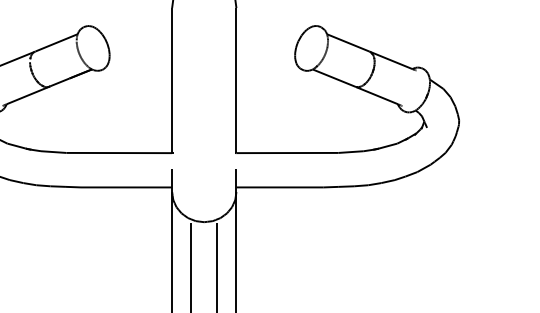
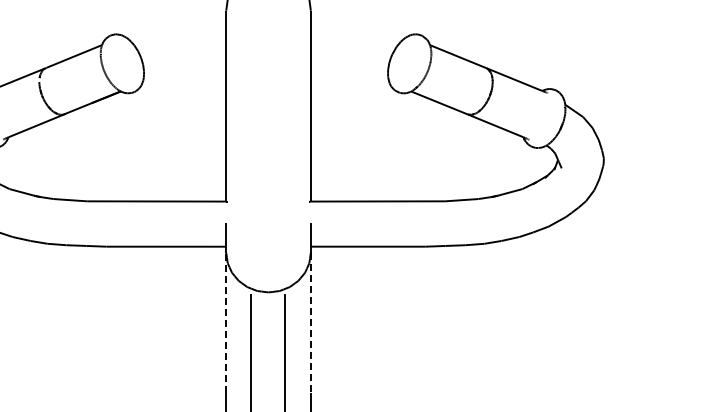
line: (172, 245) -> (226, 322), solid -> dashed
line: (236, 245) -> (310, 322), solid -> dashed

